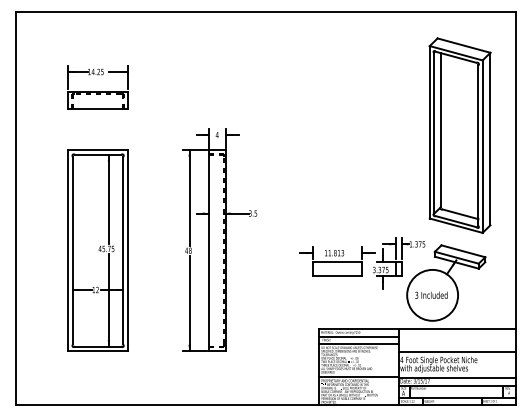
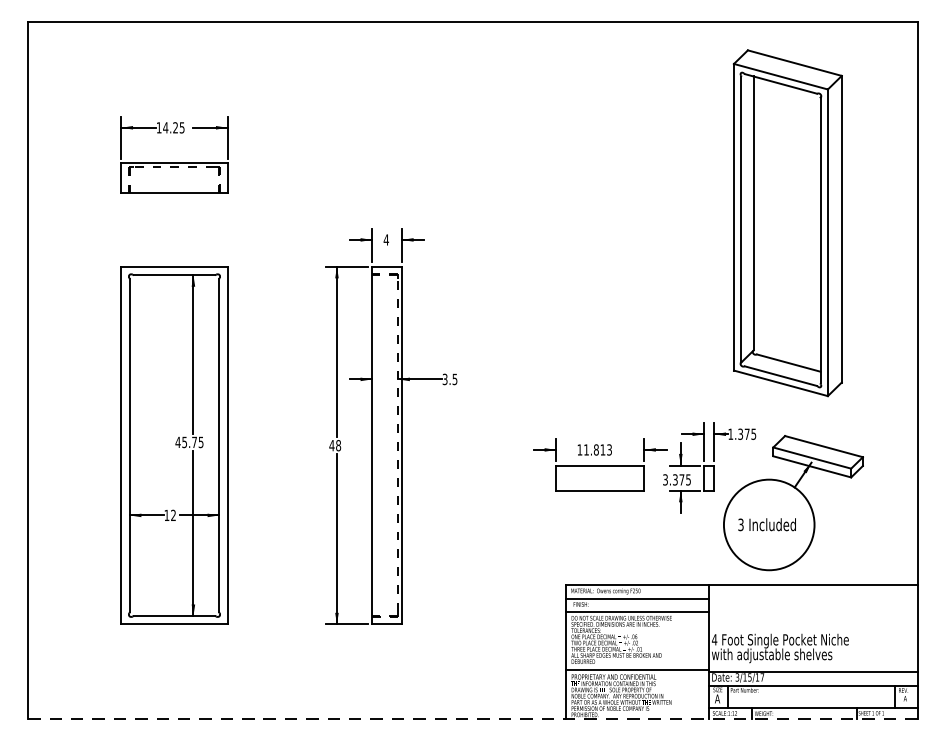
part: (459, 135) -> (786, 222), moved
line: (457, 351) -> (813, 624), removed
line: (265, 404) -> (472, 718), solid -> dashed

